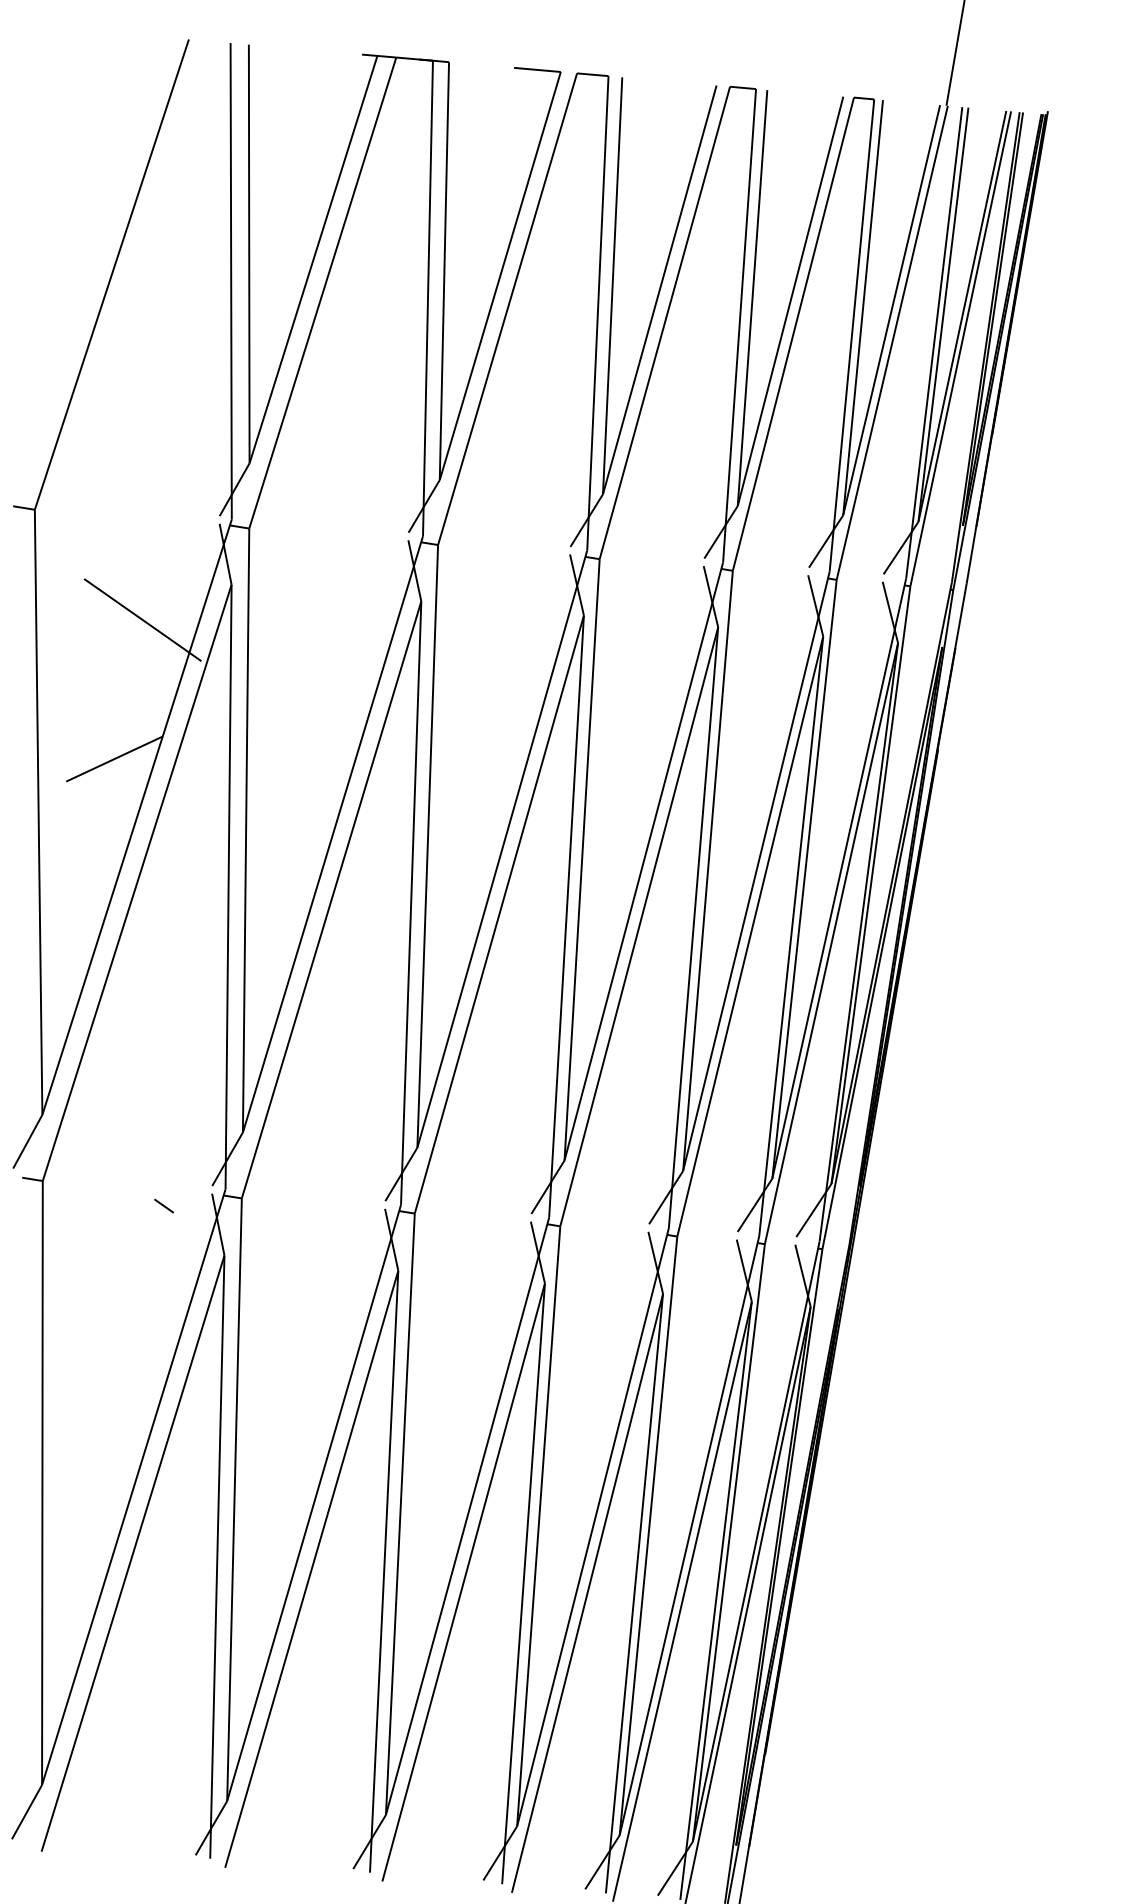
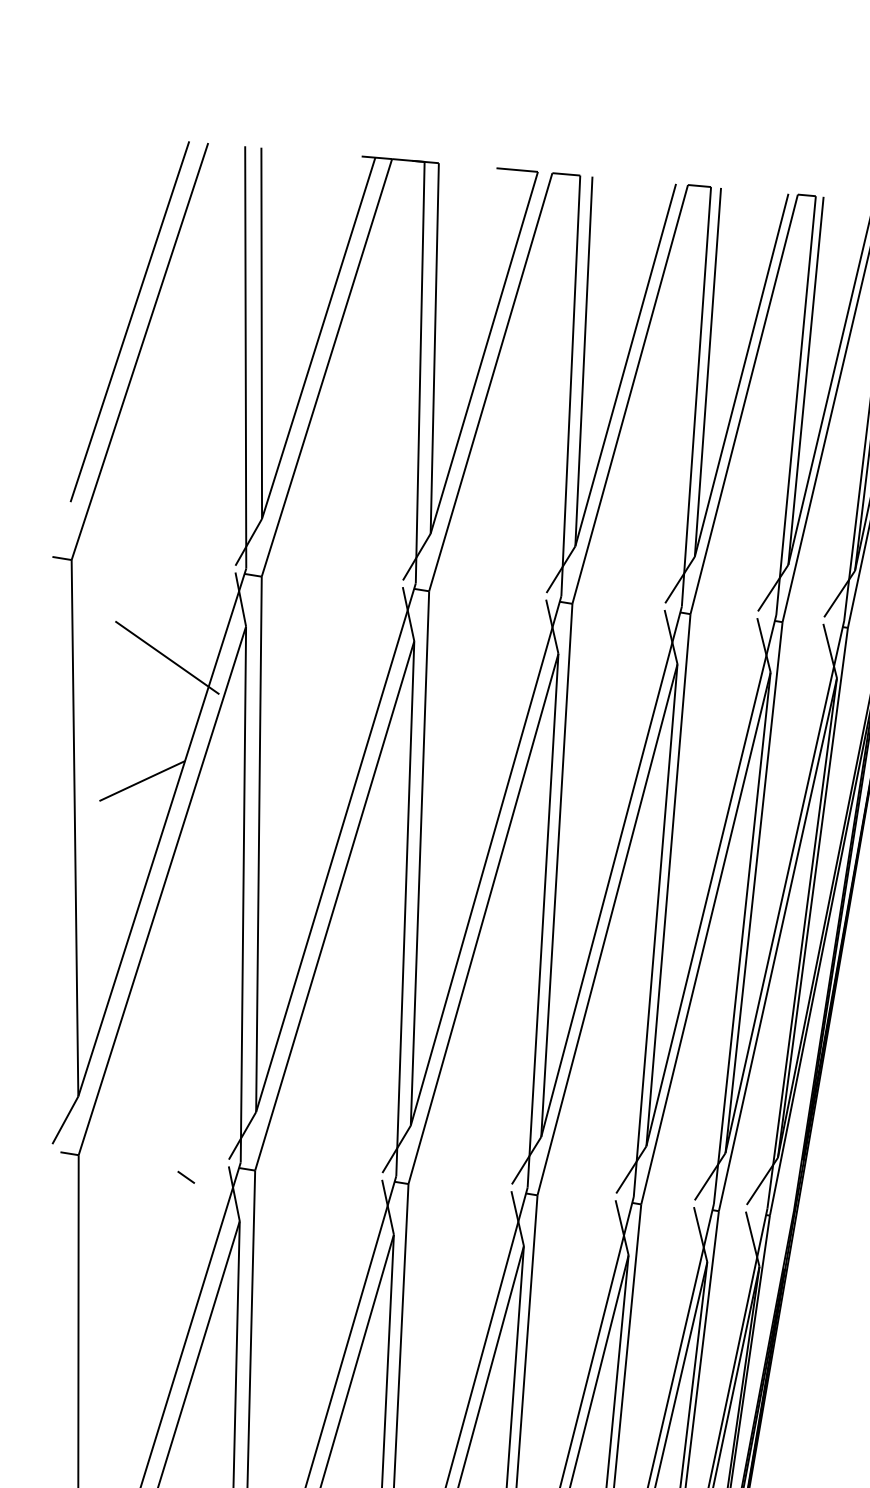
line: (100, 240) -> (129, 321), added

